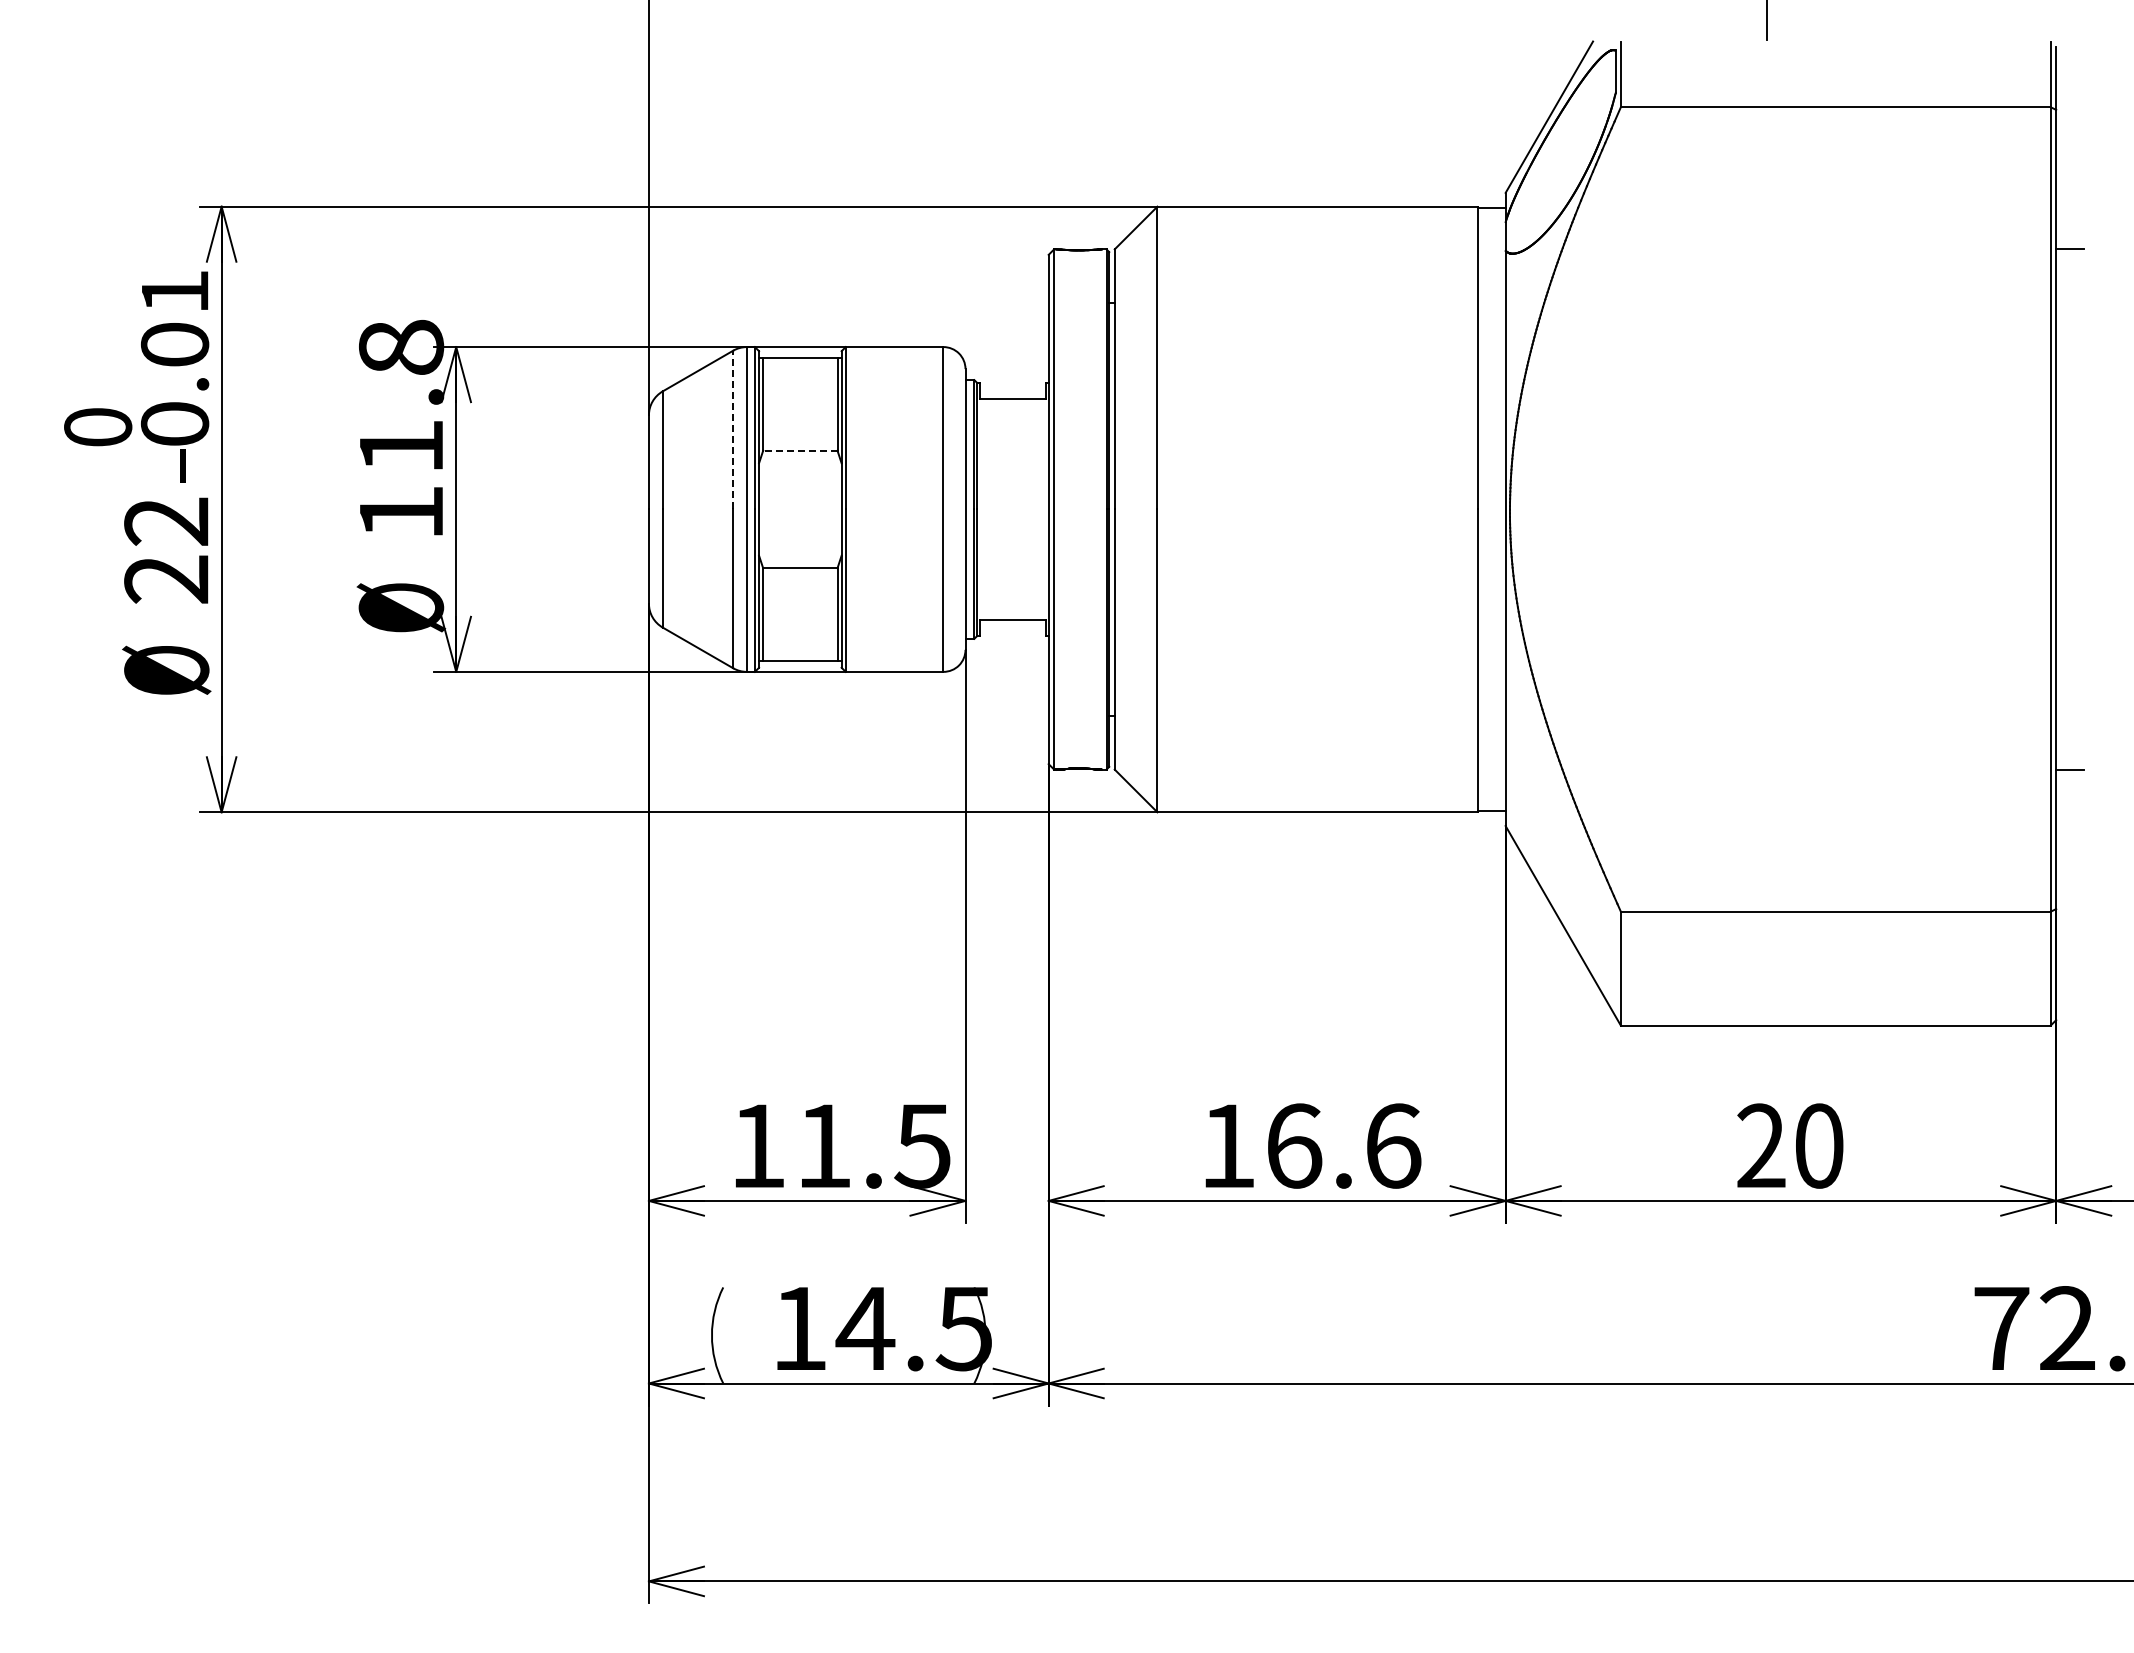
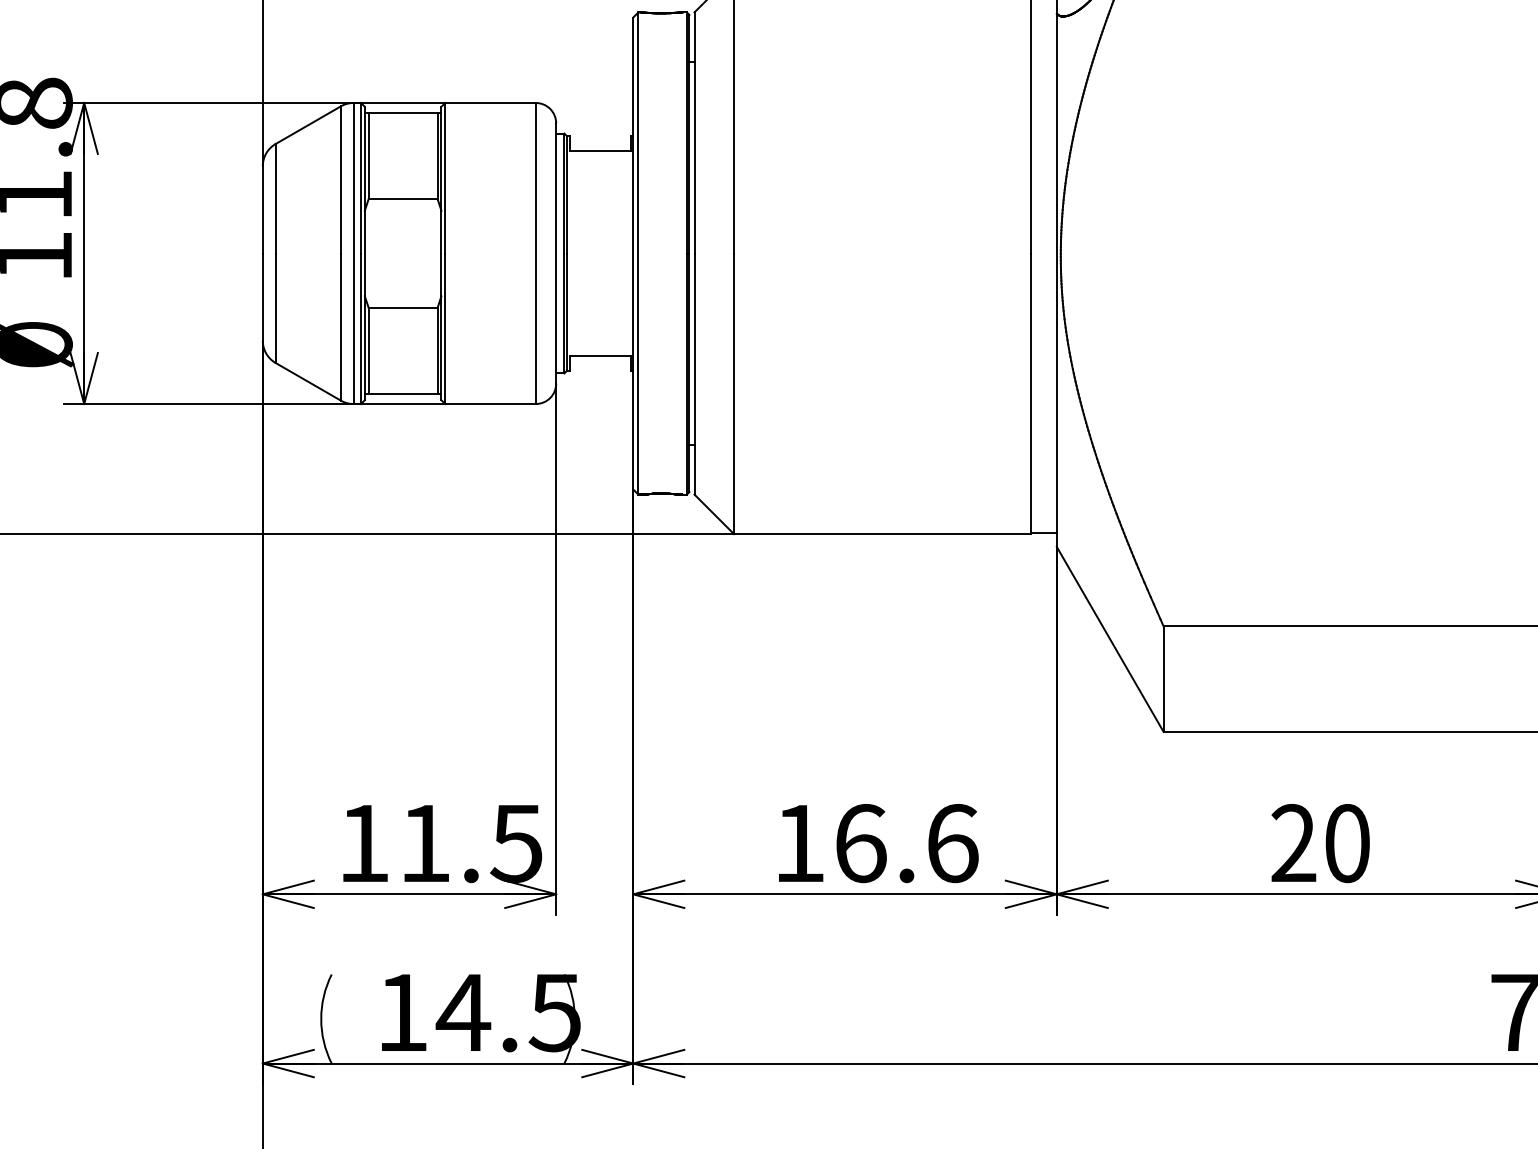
line: (733, 429) -> (341, 179), dashed -> solid
line: (799, 450) -> (402, 198), dashed -> solid

